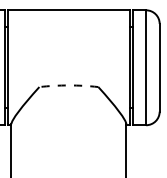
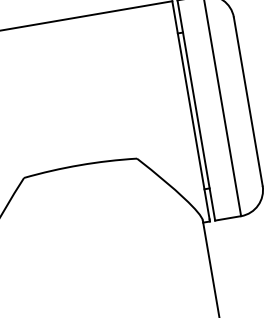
arc: (68, 85) -> (79, 165), dashed -> solid

